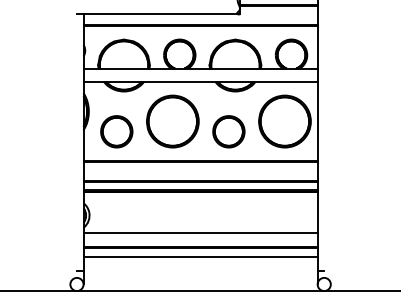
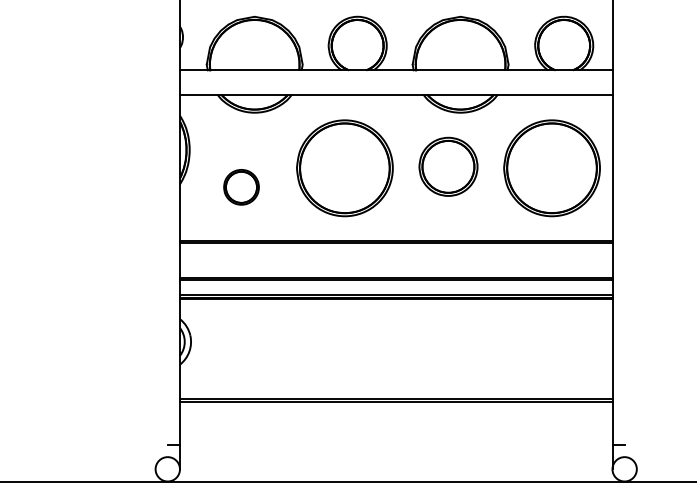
part: (116, 131) -> (240, 186), size x0.6
part: (228, 131) -> (447, 166), moved
line: (200, 233) -> (396, 375), removed
line: (200, 257) -> (396, 419), removed

